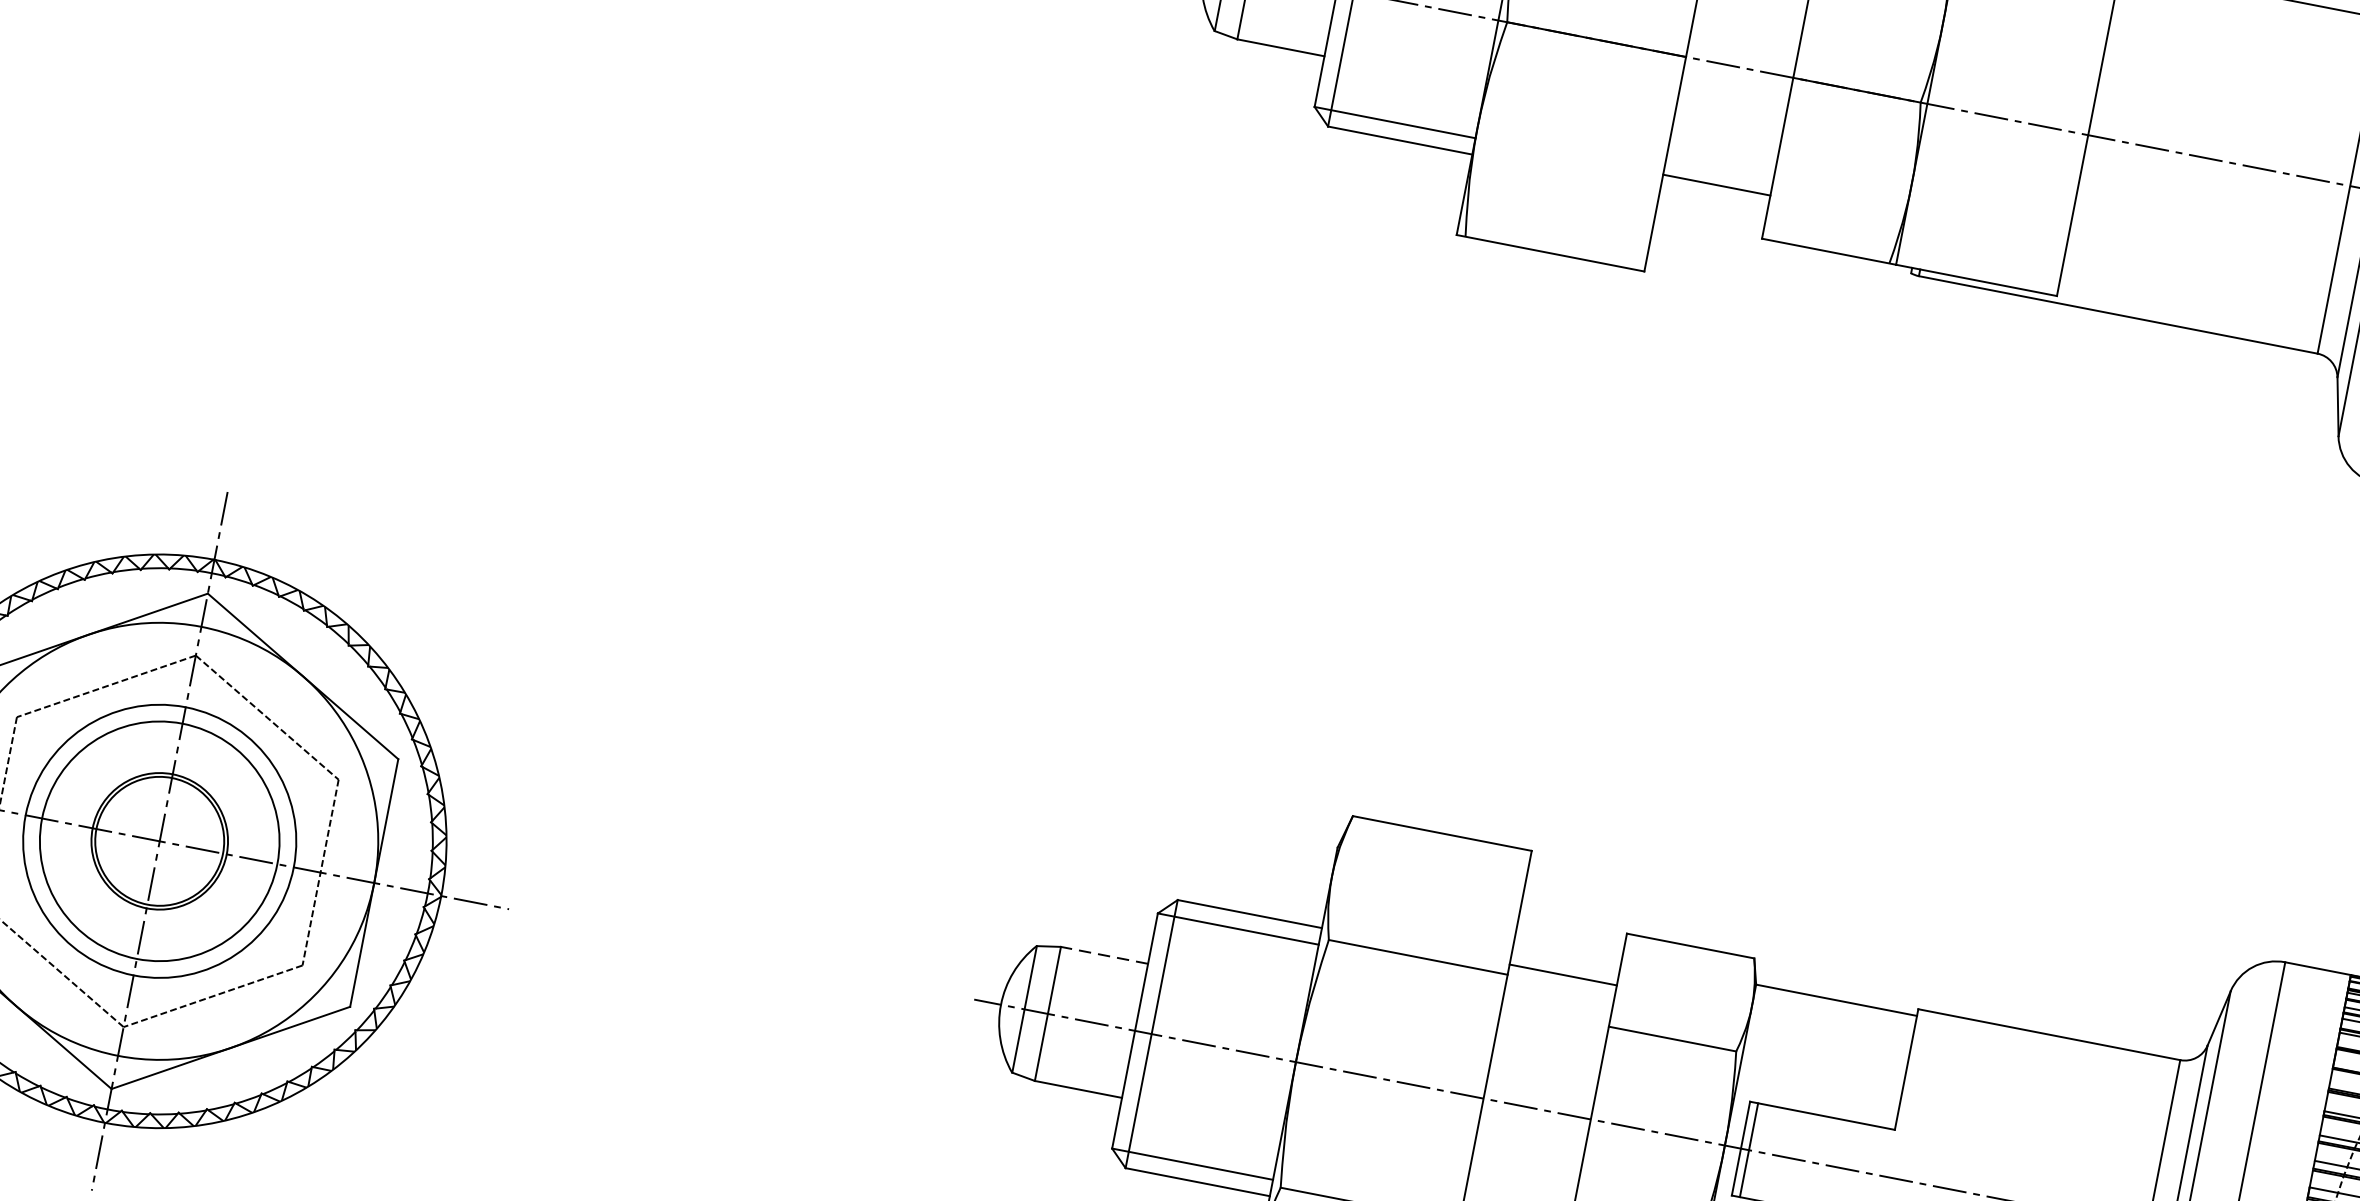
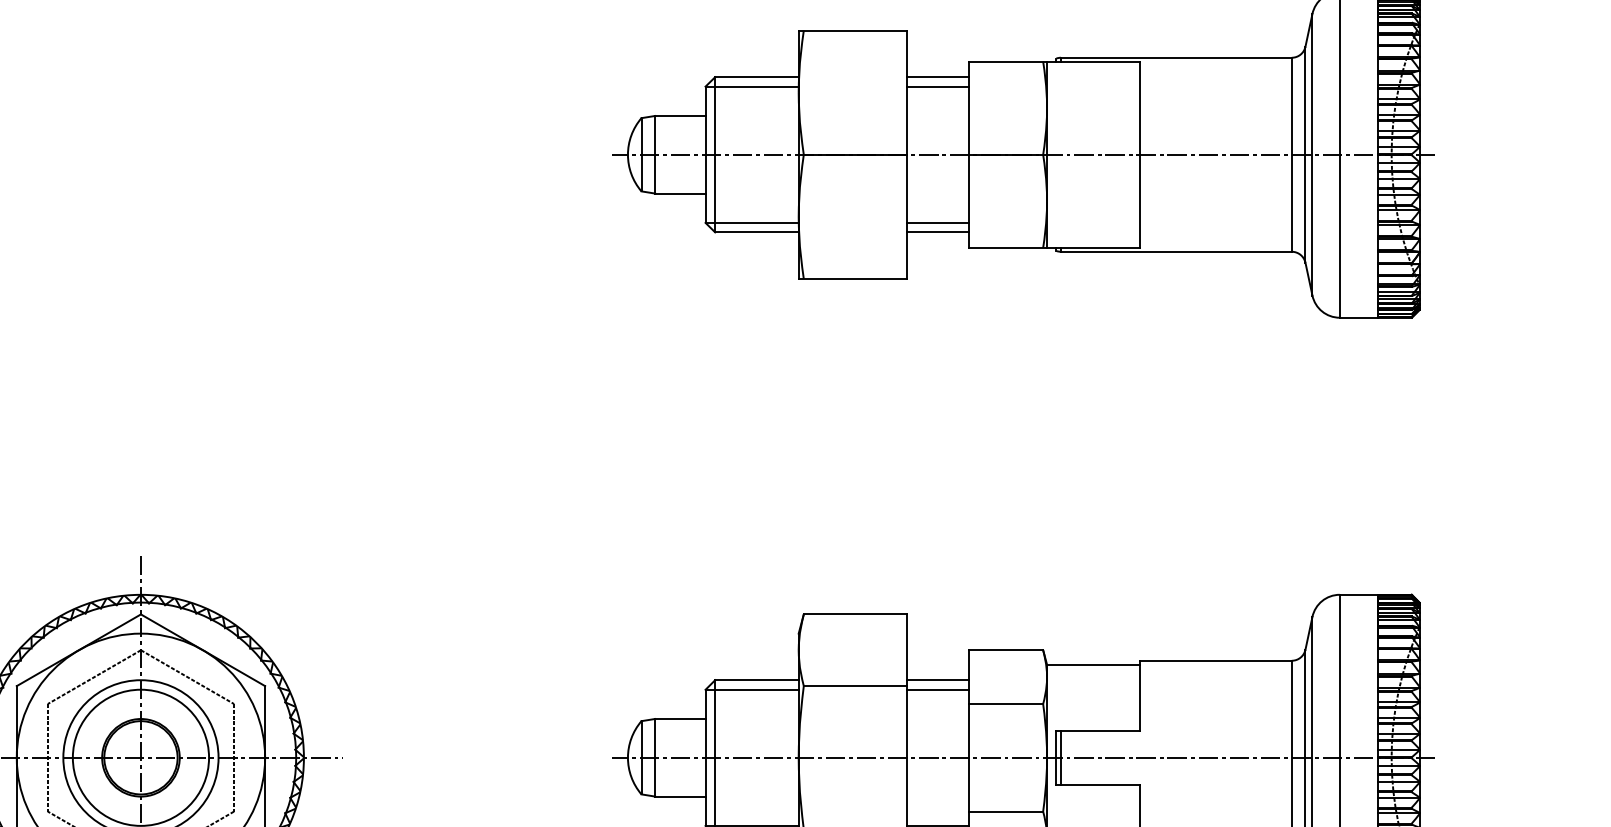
line: (1713, 201) -> (938, 232), added
line: (1103, 954) -> (679, 718), dashed -> solid
line: (1560, 991) -> (938, 689), added

